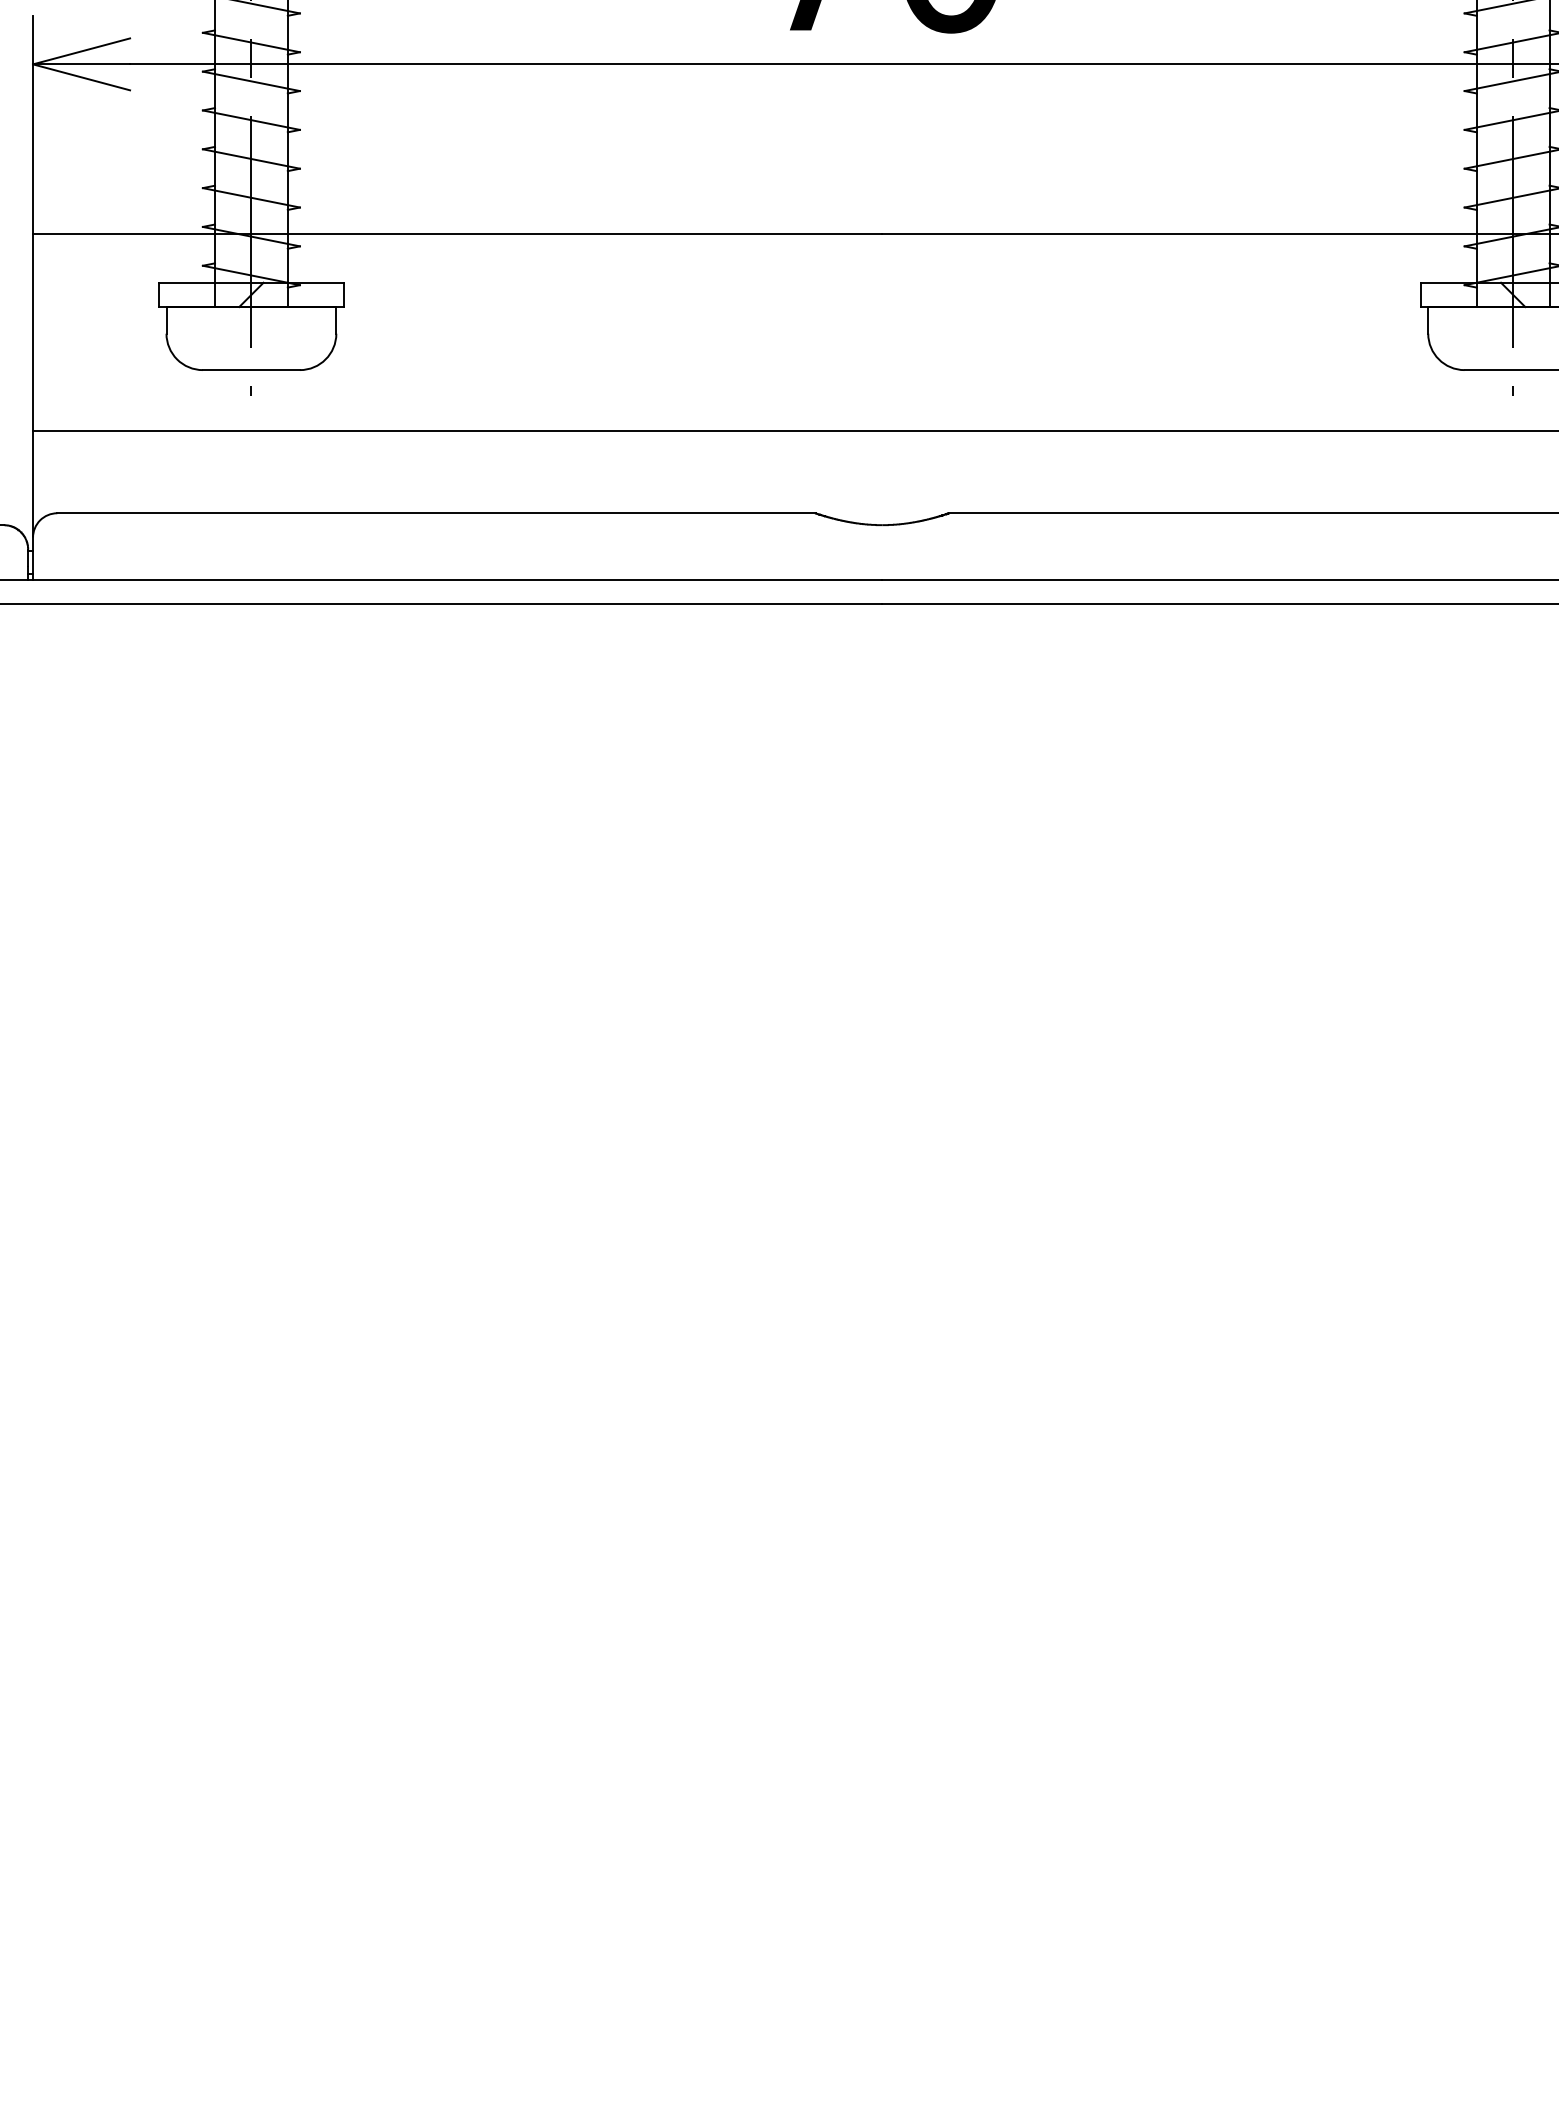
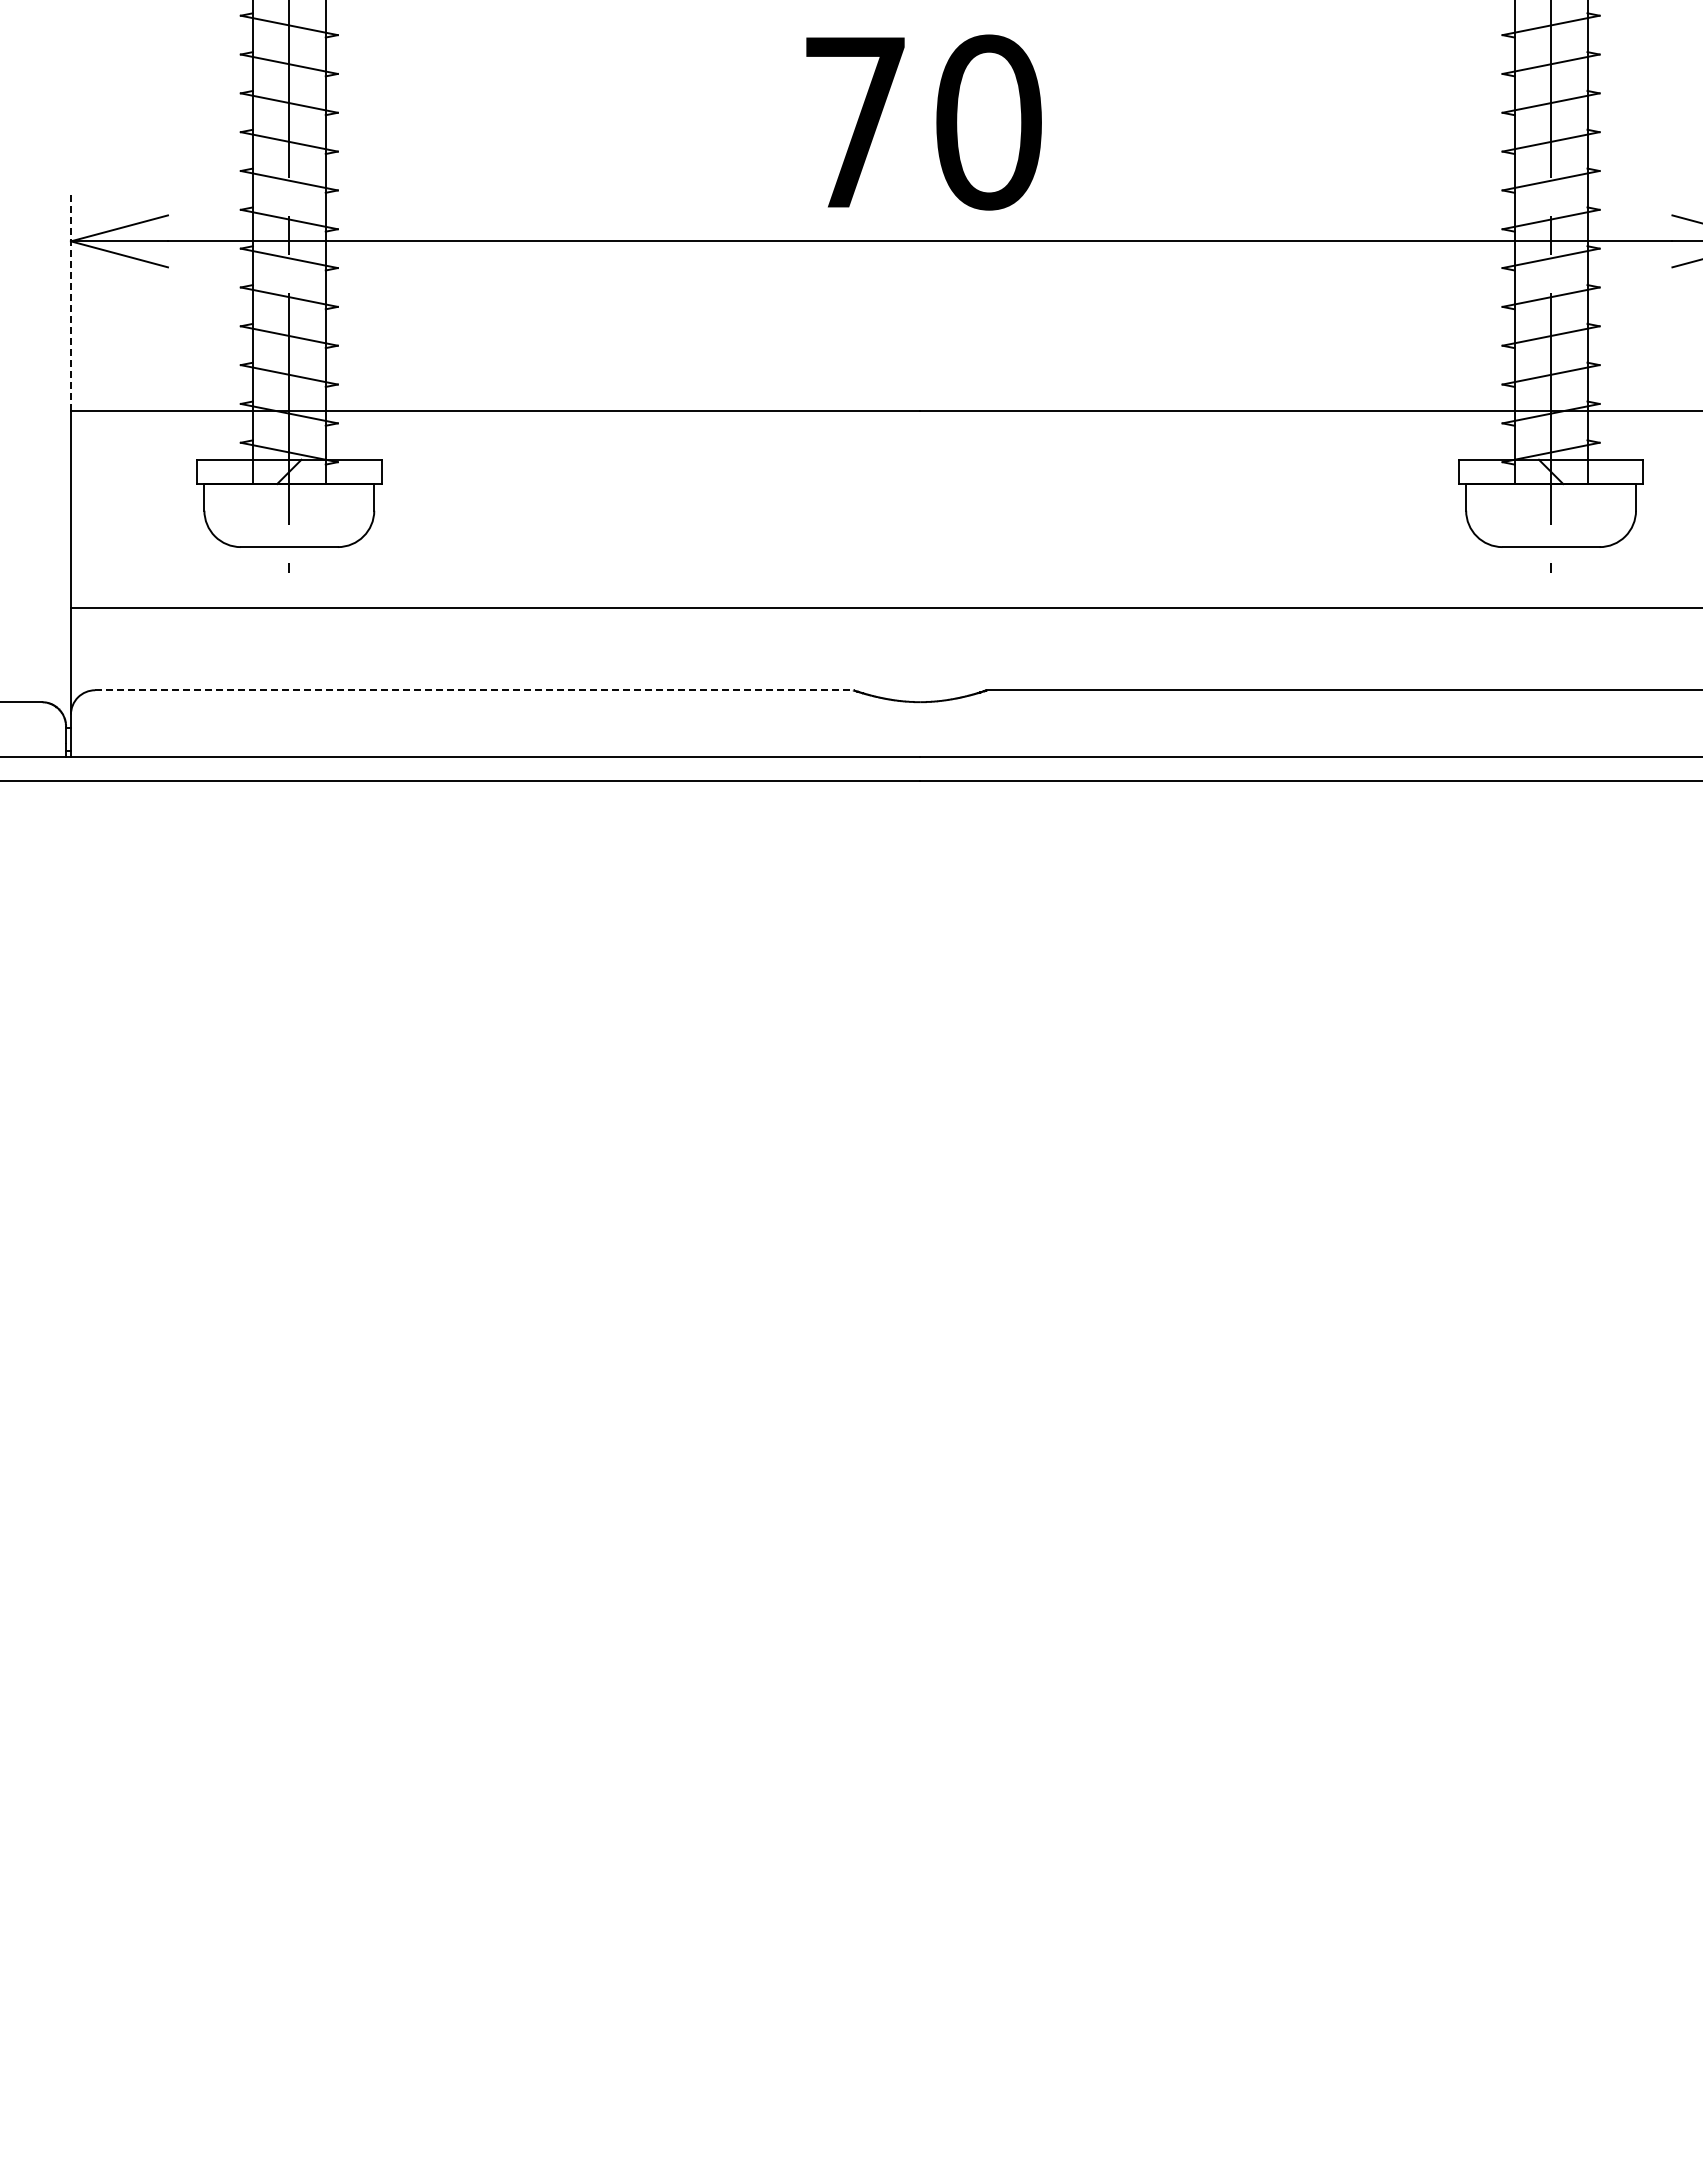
line: (32, 124) -> (70, 301), solid -> dashed
line: (436, 513) -> (474, 690), solid -> dashed

